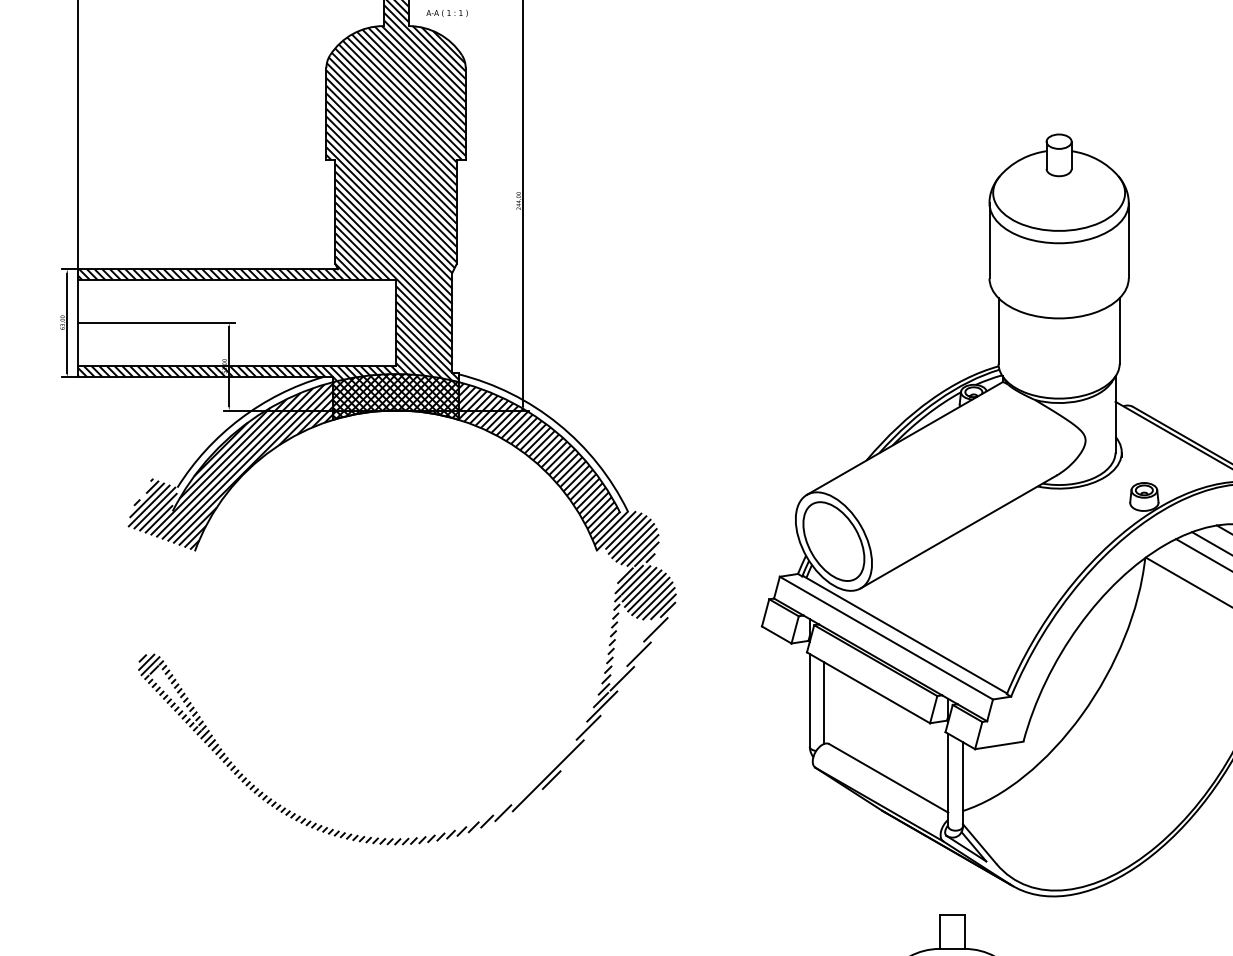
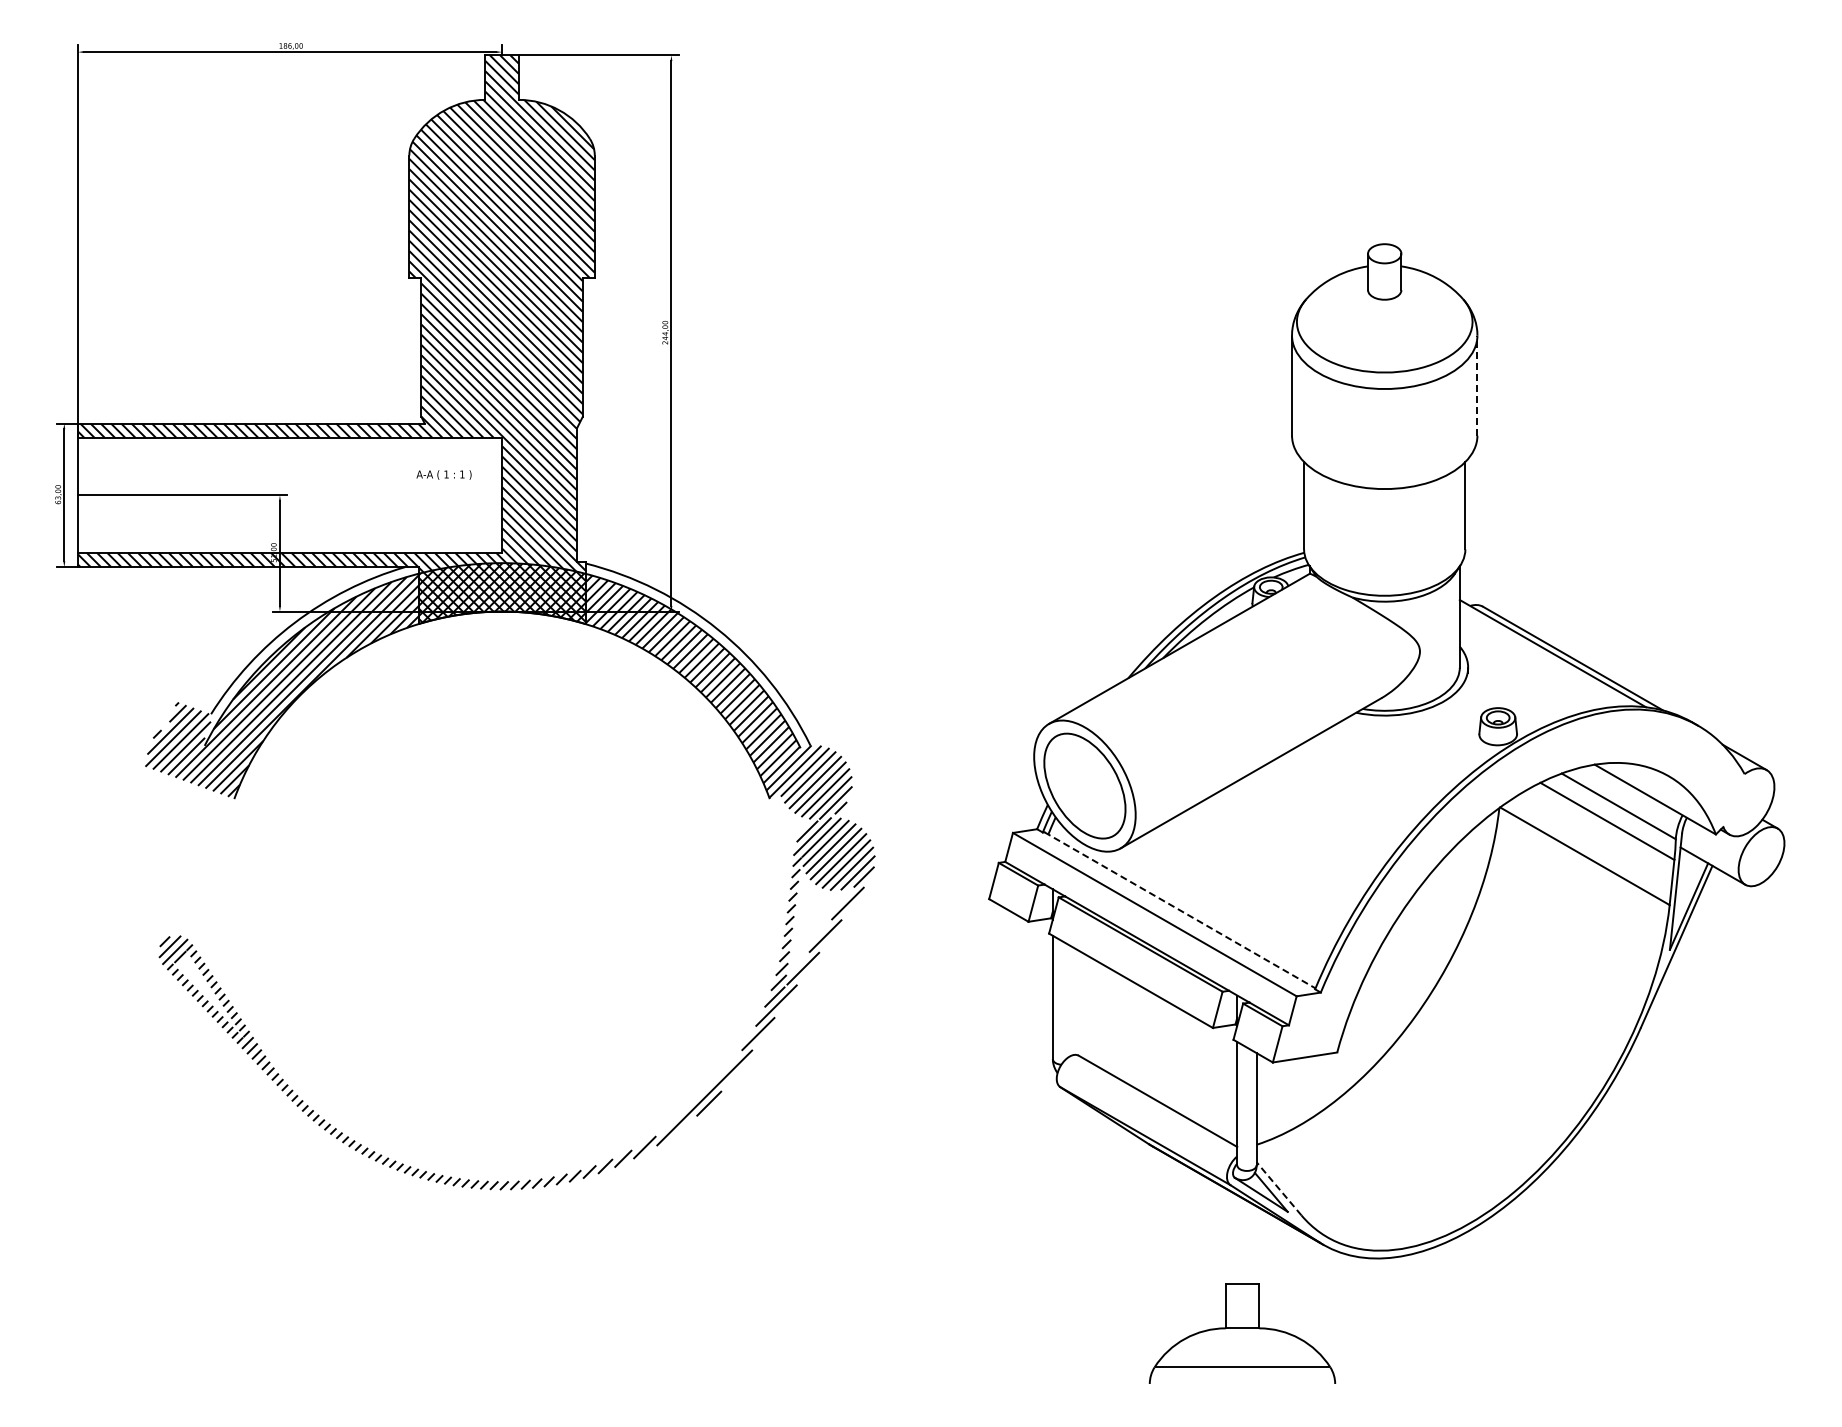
text: (446, 13) -> (443, 474), moved
line: (1128, 240) -> (1477, 385), solid -> dashed
line: (905, 635) -> (1180, 910), solid -> dashed
line: (824, 702) -> (1072, 1000), removed
line: (980, 843) -> (1279, 1188), solid -> dashed

